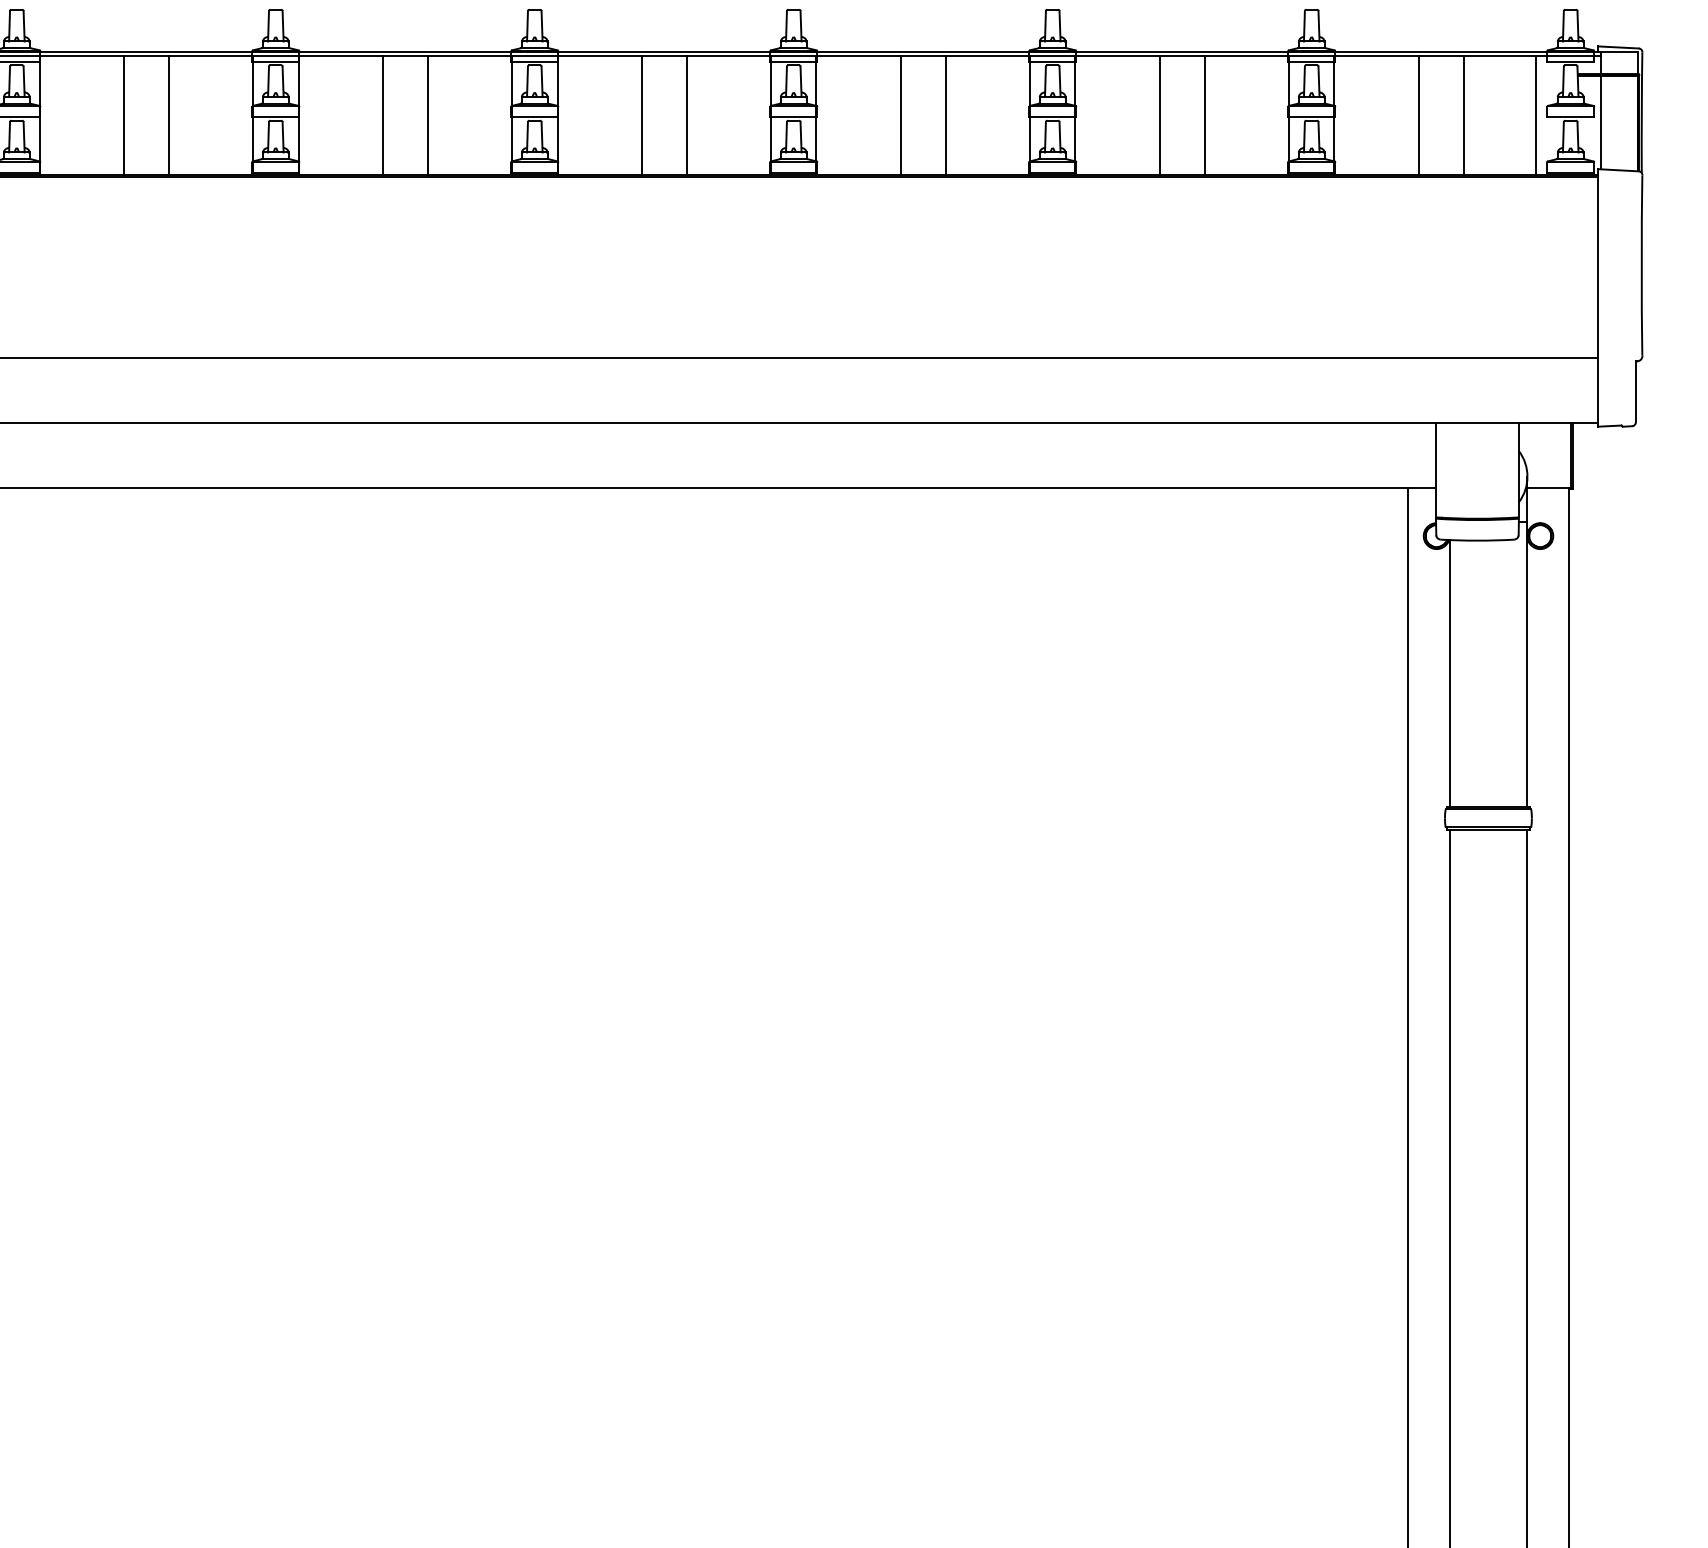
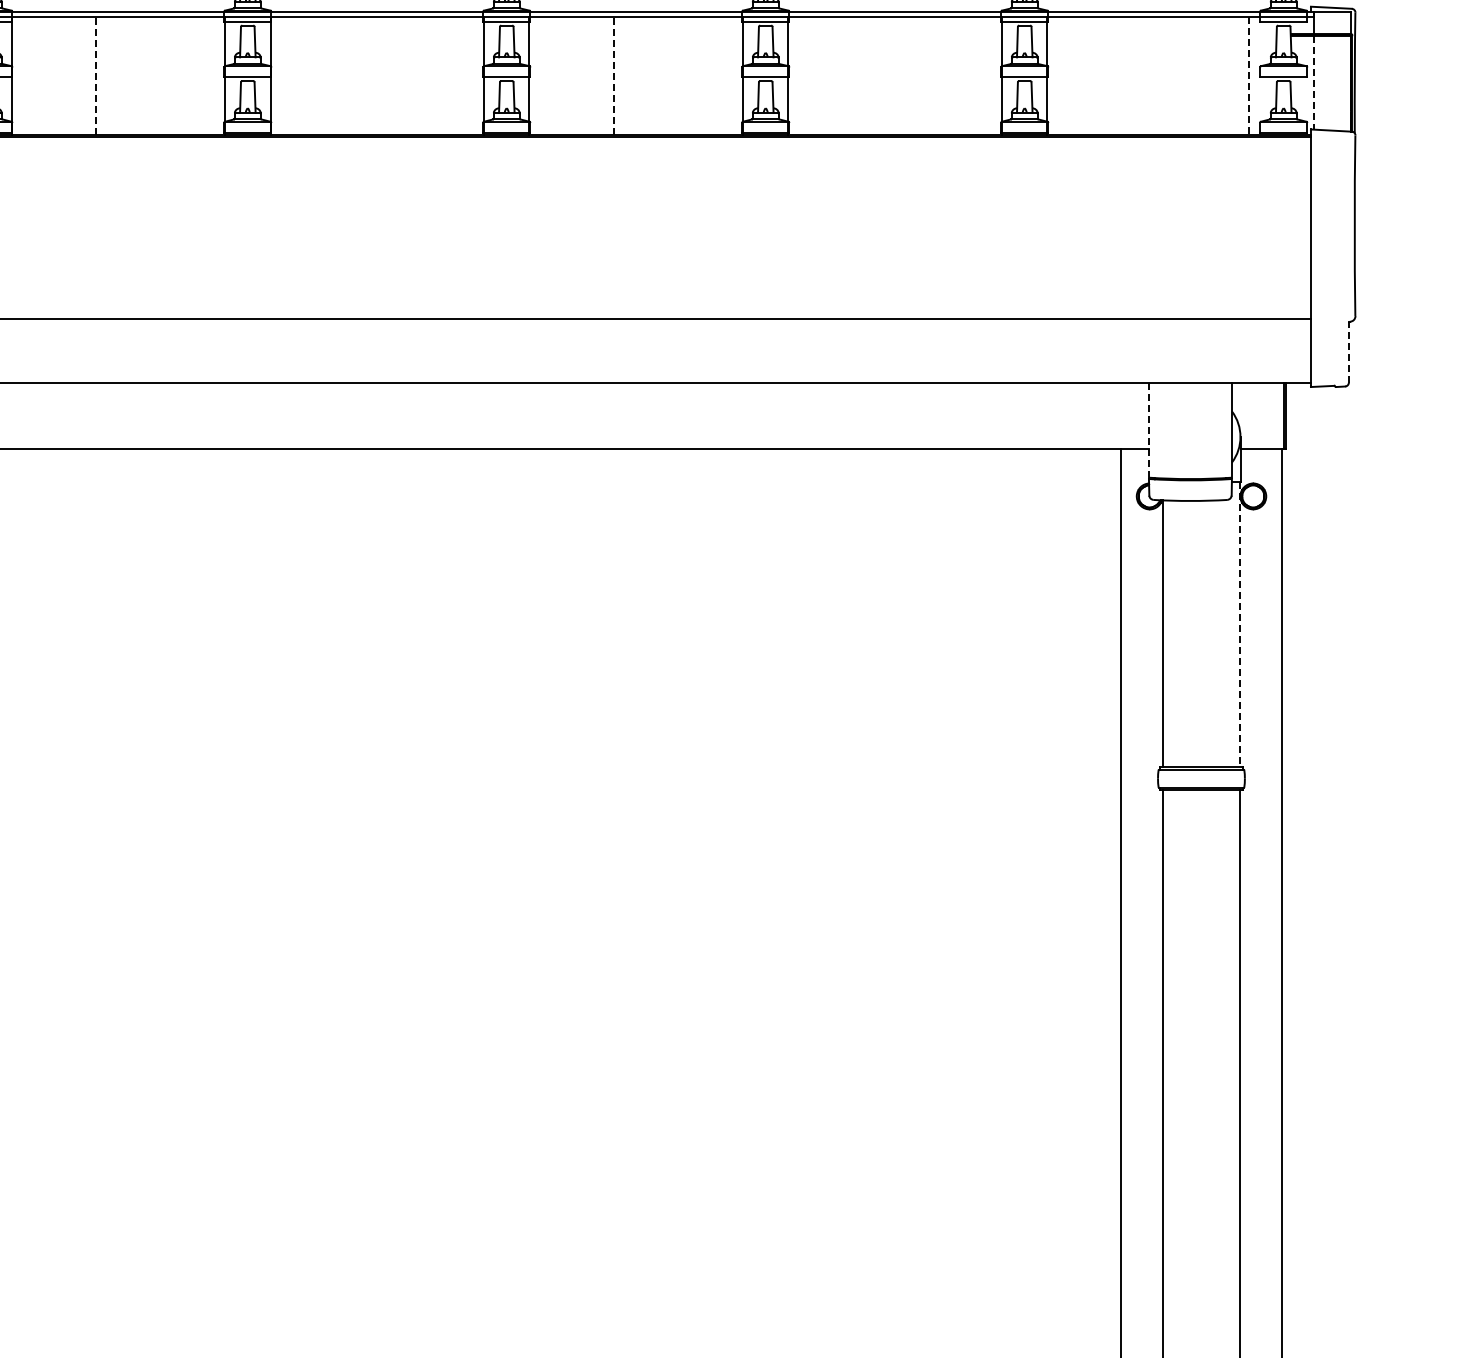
line: (382, 114) -> (95, 74), solid -> dashed
line: (900, 114) -> (613, 74), solid -> dashed
line: (428, 115) -> (141, 75), removed
line: (641, 115) -> (354, 75), removed
line: (686, 115) -> (399, 75), removed
line: (945, 115) -> (658, 75), removed
line: (1159, 115) -> (872, 75), removed
line: (1204, 115) -> (917, 75), removed
line: (1418, 115) -> (1131, 75), removed
line: (1463, 115) -> (1176, 75), removed
line: (1536, 115) -> (1249, 75), solid -> dashed
line: (1600, 122) -> (1313, 82), solid -> dashed
line: (1635, 391) -> (1348, 351), solid -> dashed
line: (1436, 470) -> (1149, 430), solid -> dashed
line: (1527, 664) -> (1240, 624), solid -> dashed

